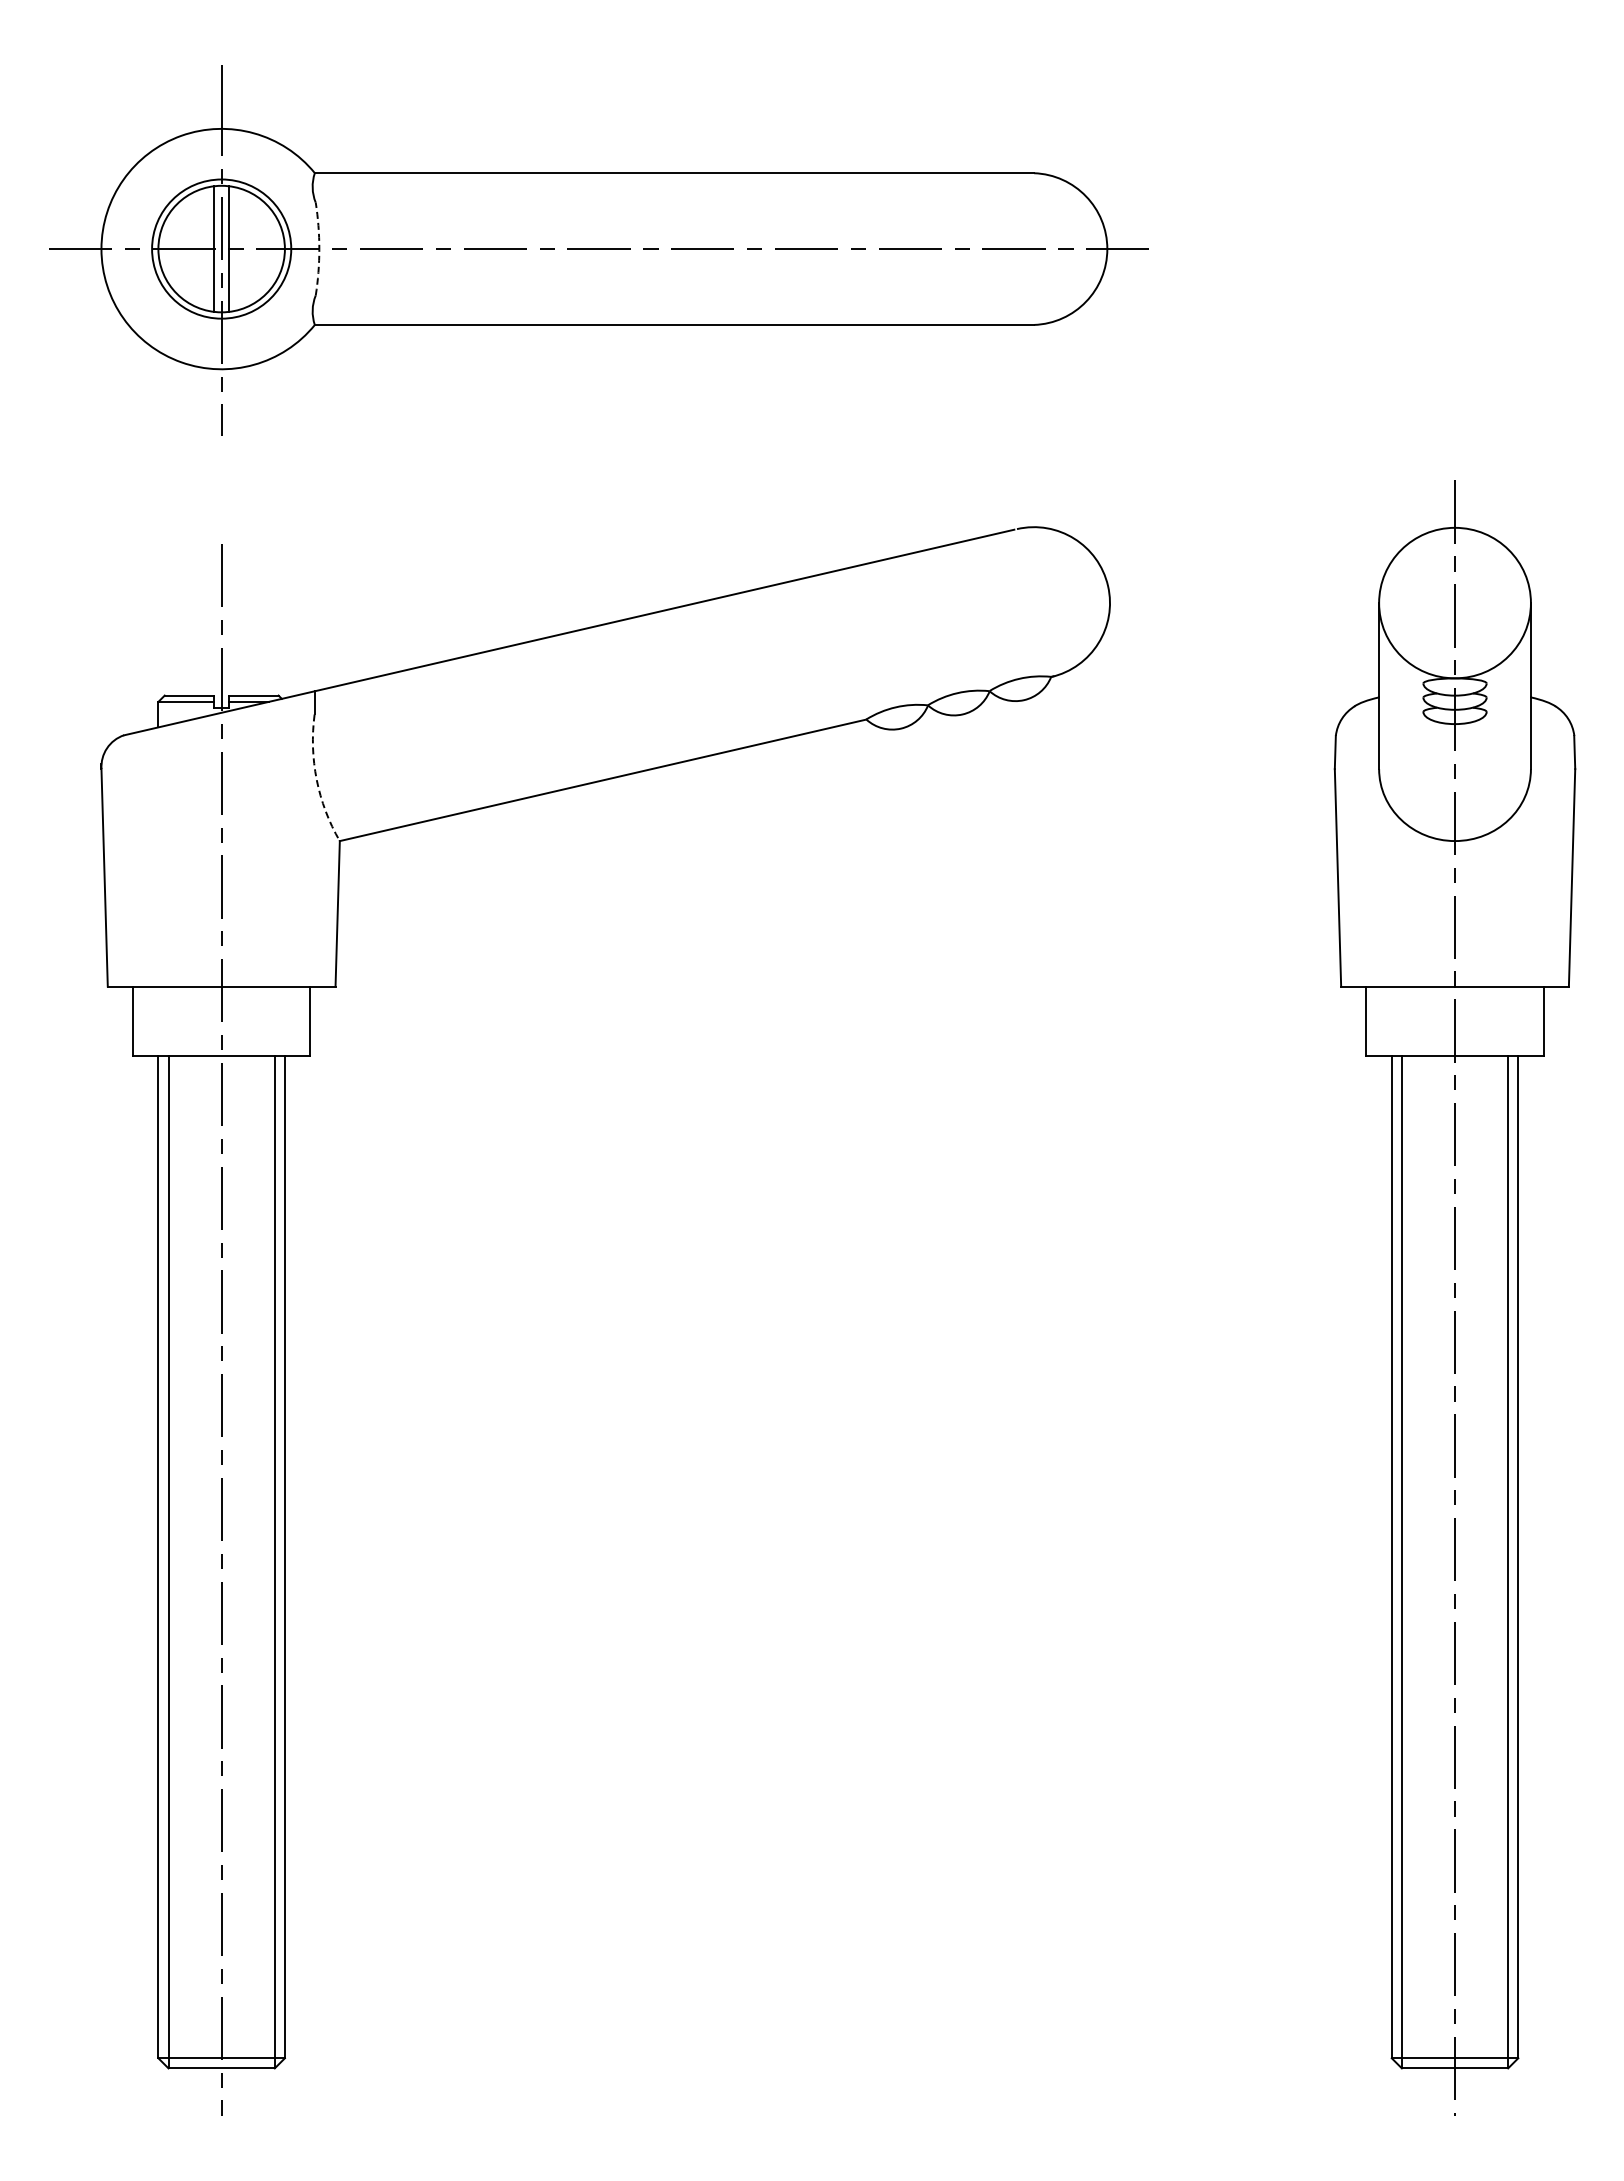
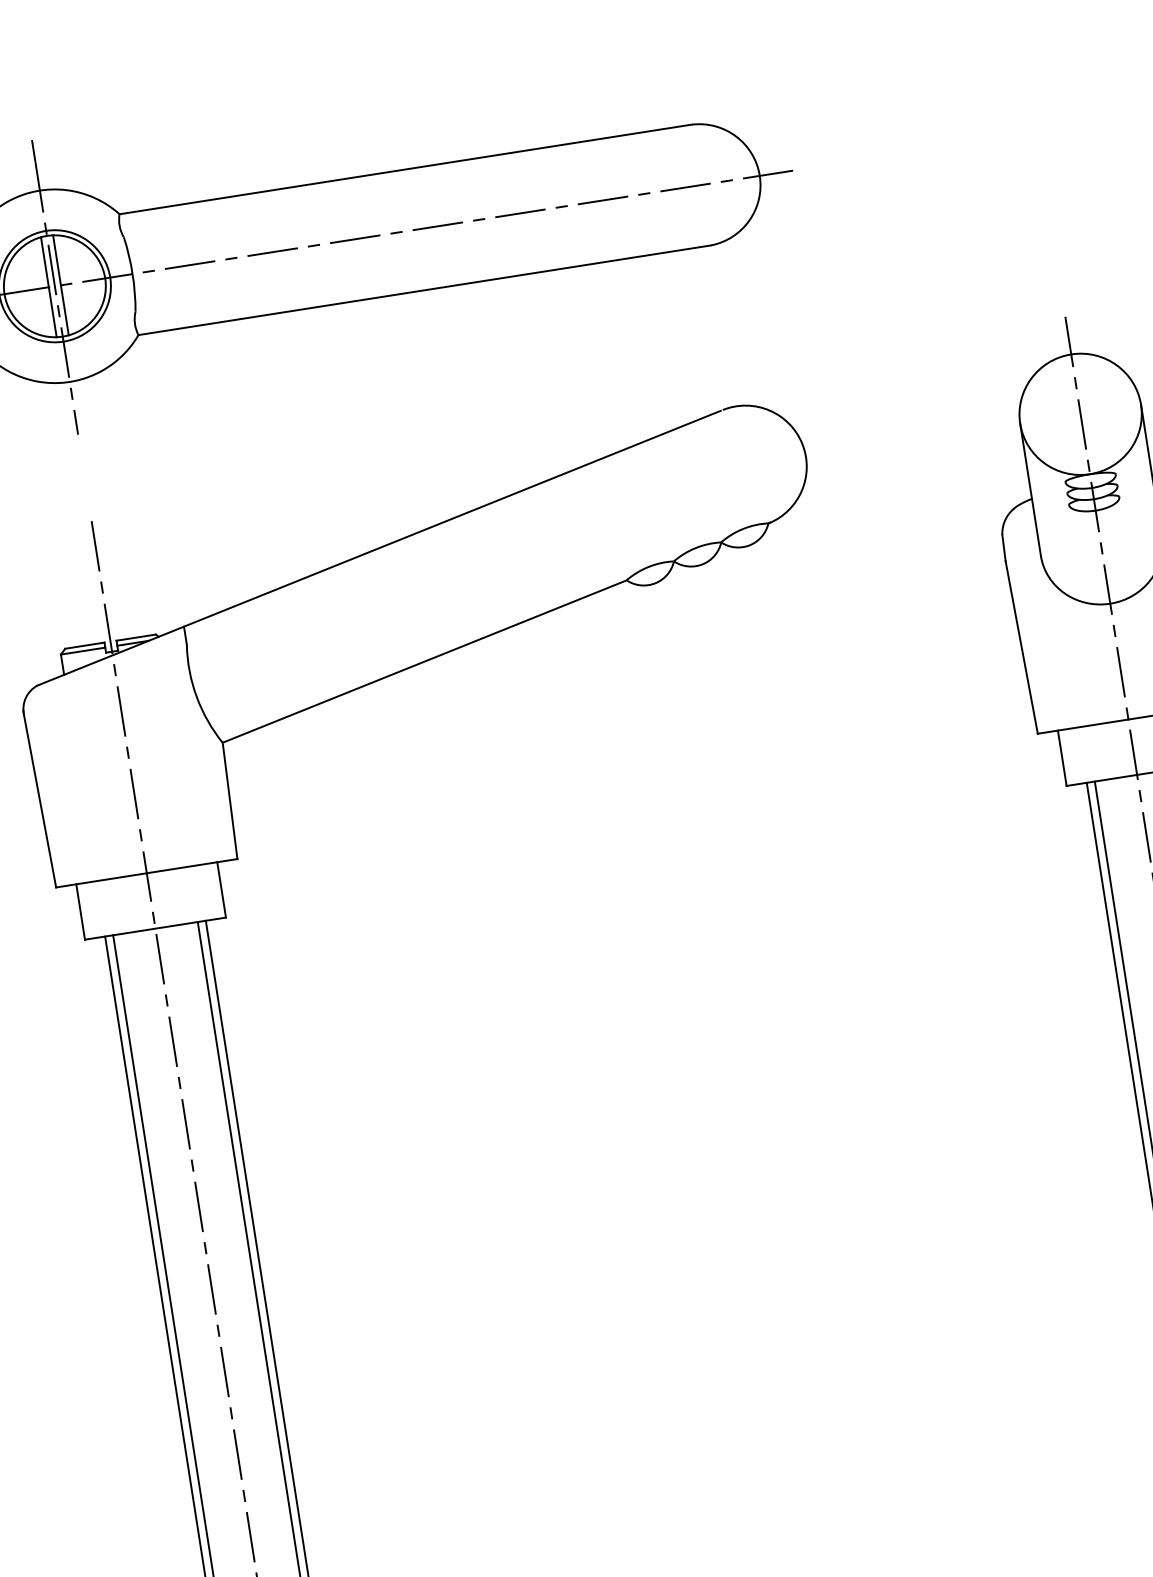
arc: (319, 249) -> (132, 274), dashed -> solid
arc: (316, 779) -> (196, 696), dashed -> solid

